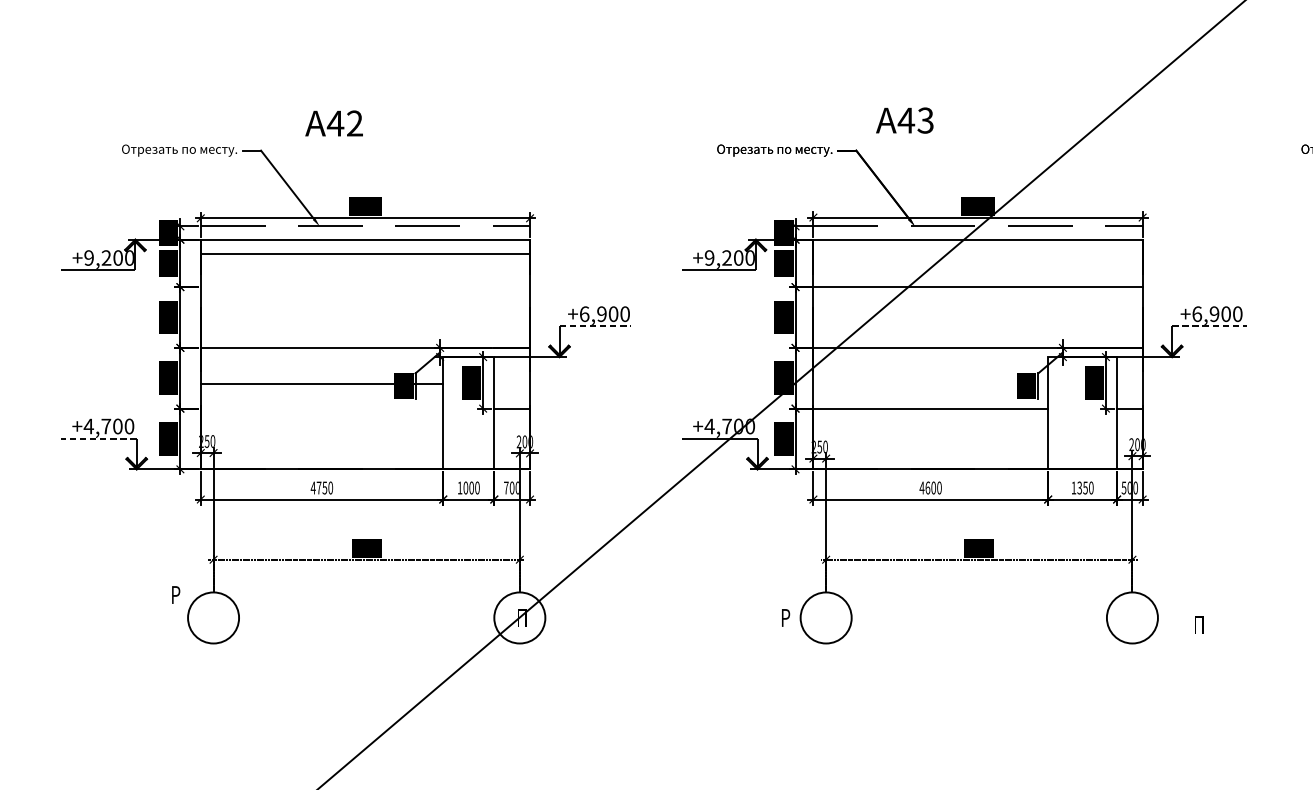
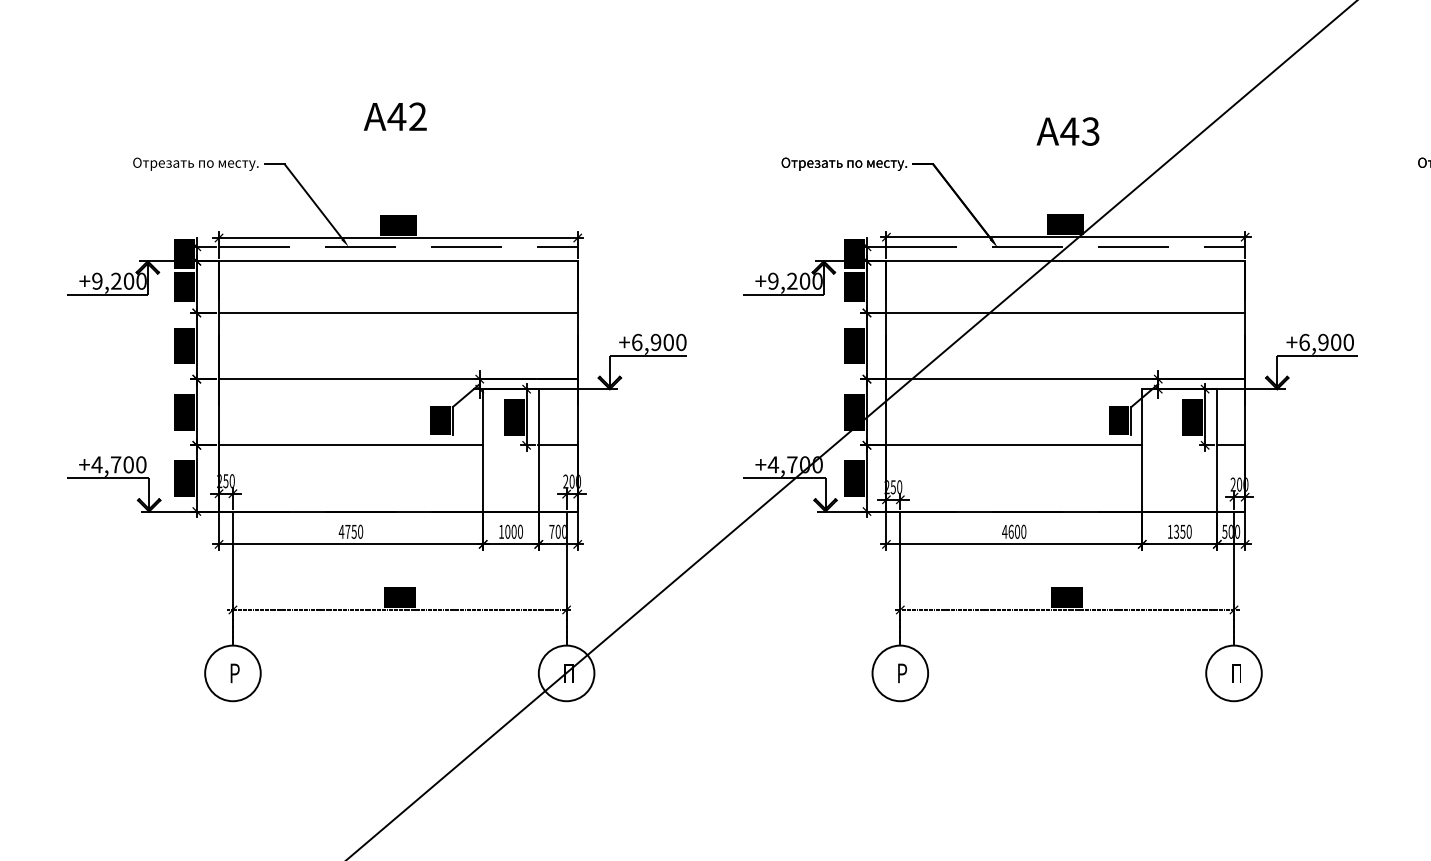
text: (904, 120) -> (1067, 131), moved
text: (333, 123) -> (394, 116), moved
line: (365, 254) -> (398, 313), moved
line: (595, 326) -> (648, 355), dashed -> solid
line: (1209, 326) -> (1317, 355), dashed -> solid
line: (322, 383) -> (351, 445), moved
line: (98, 439) -> (107, 478), dashed -> solid
text: (175, 595) -> (234, 673), moved
text: (785, 618) -> (902, 673), moved
text: (1198, 625) -> (1236, 673), moved

